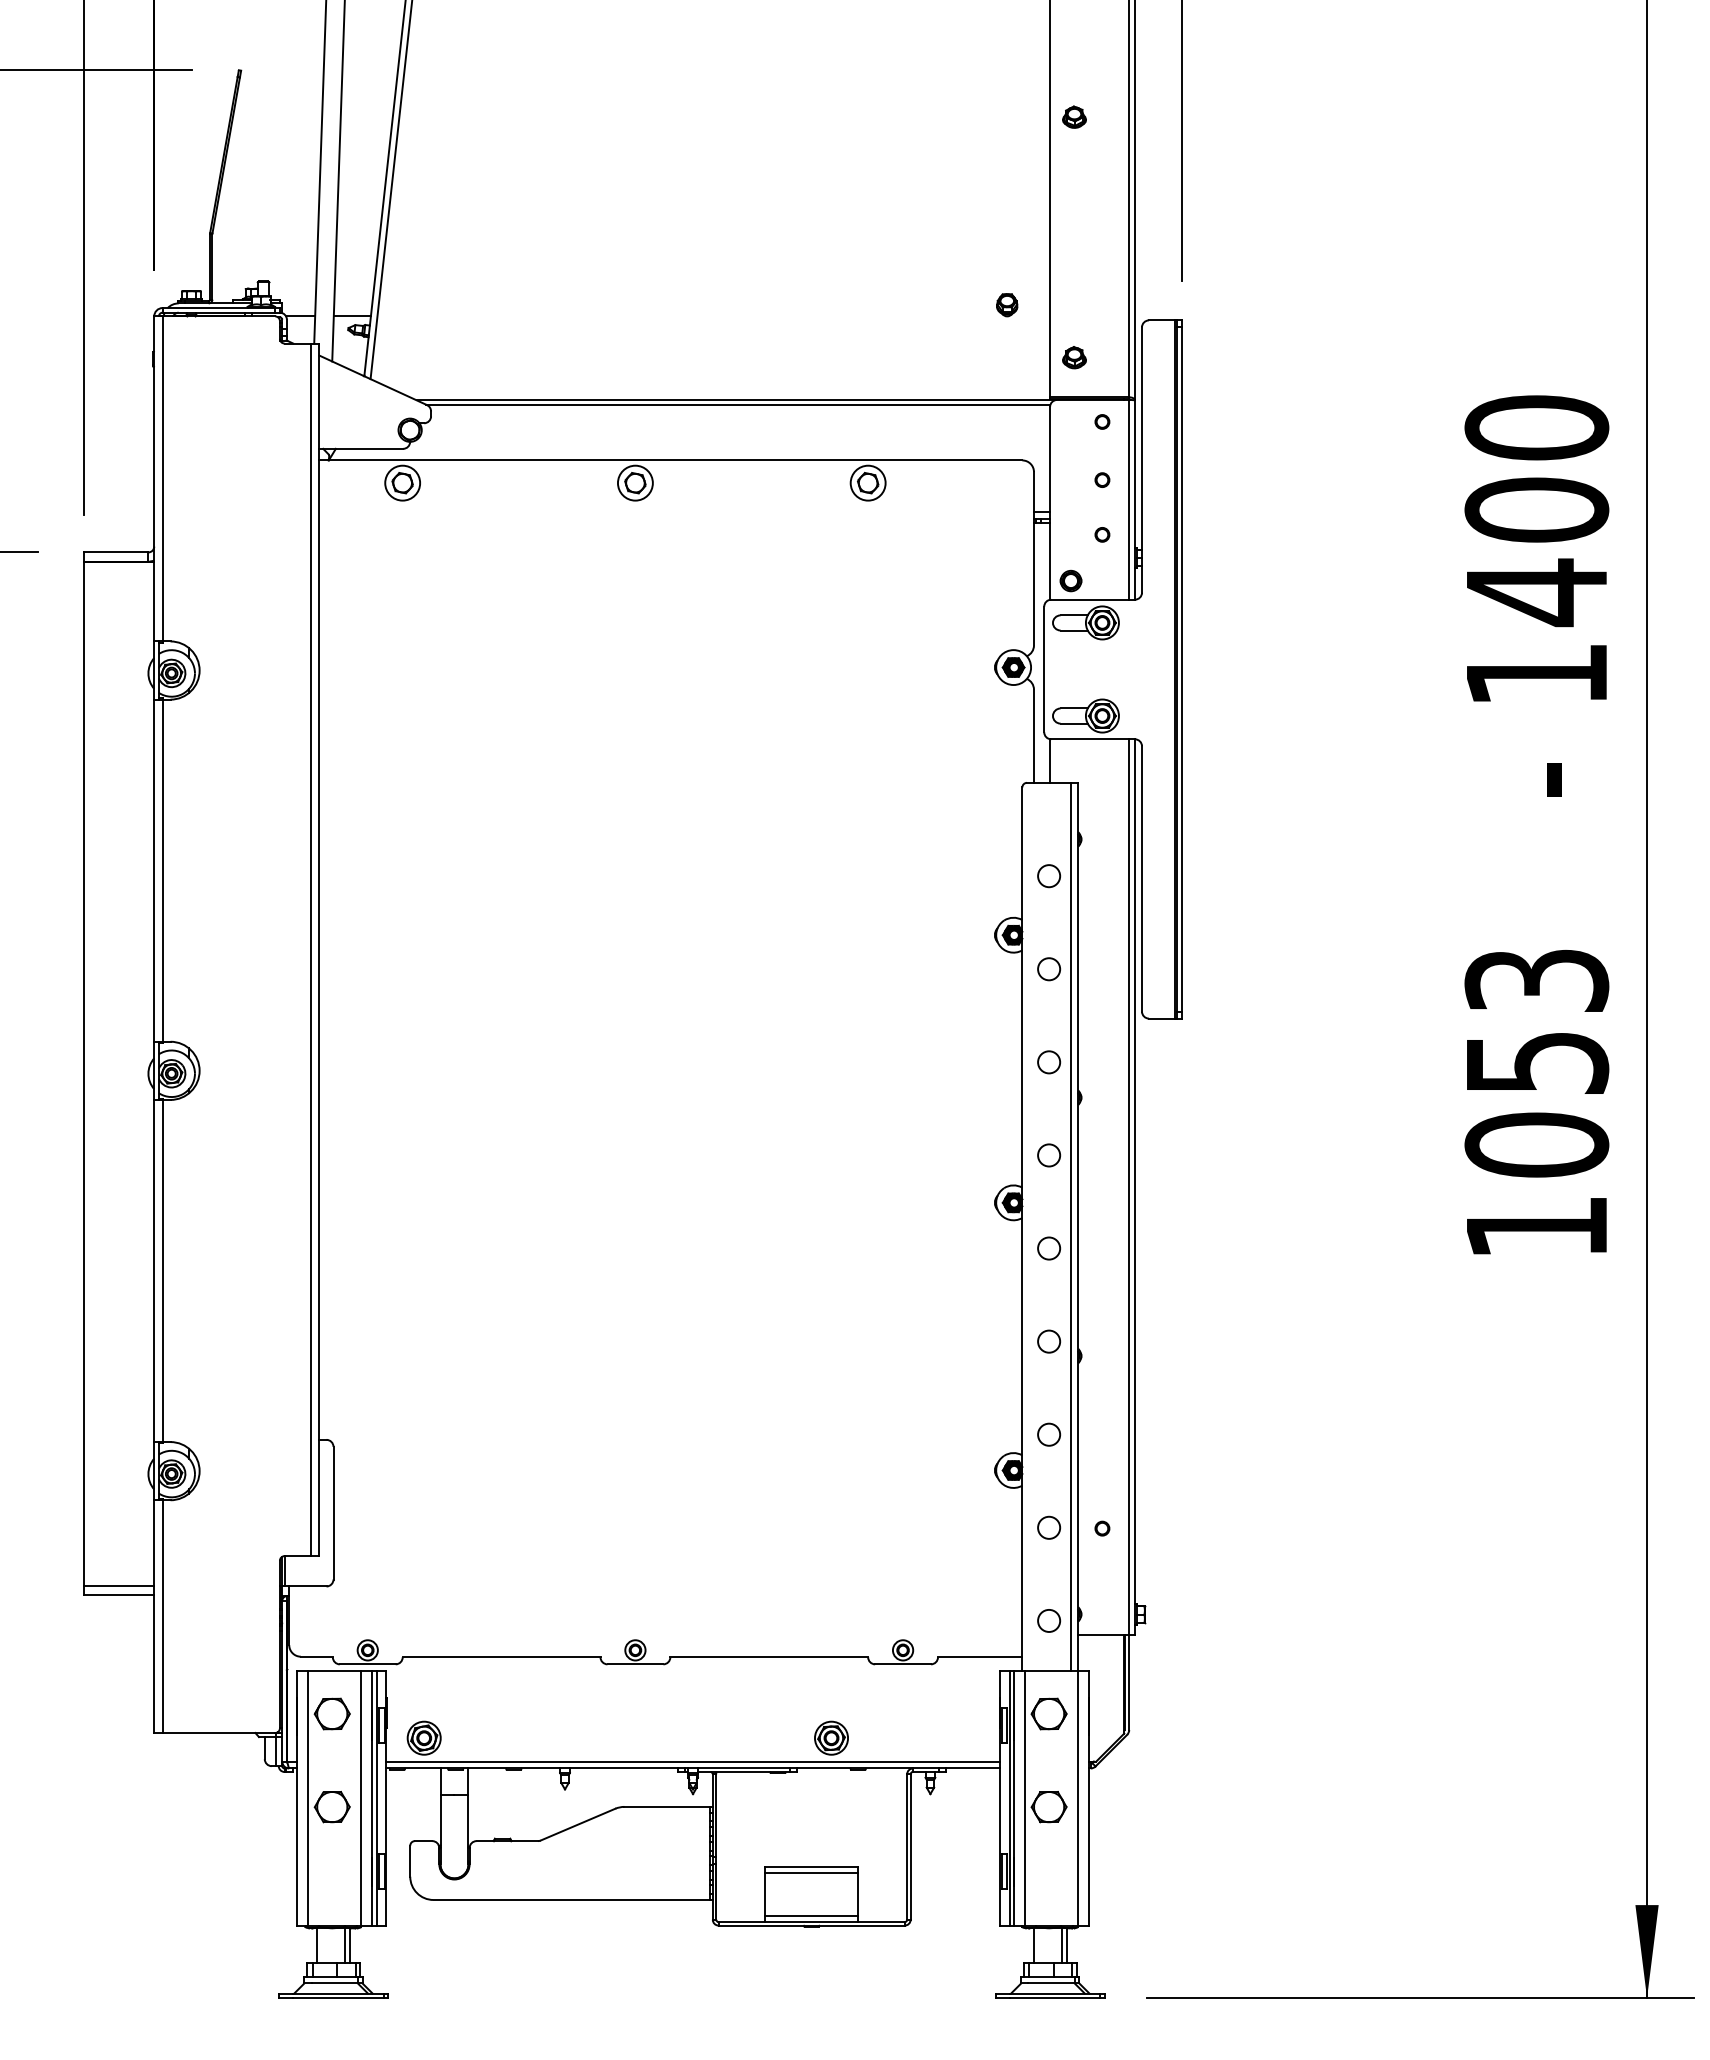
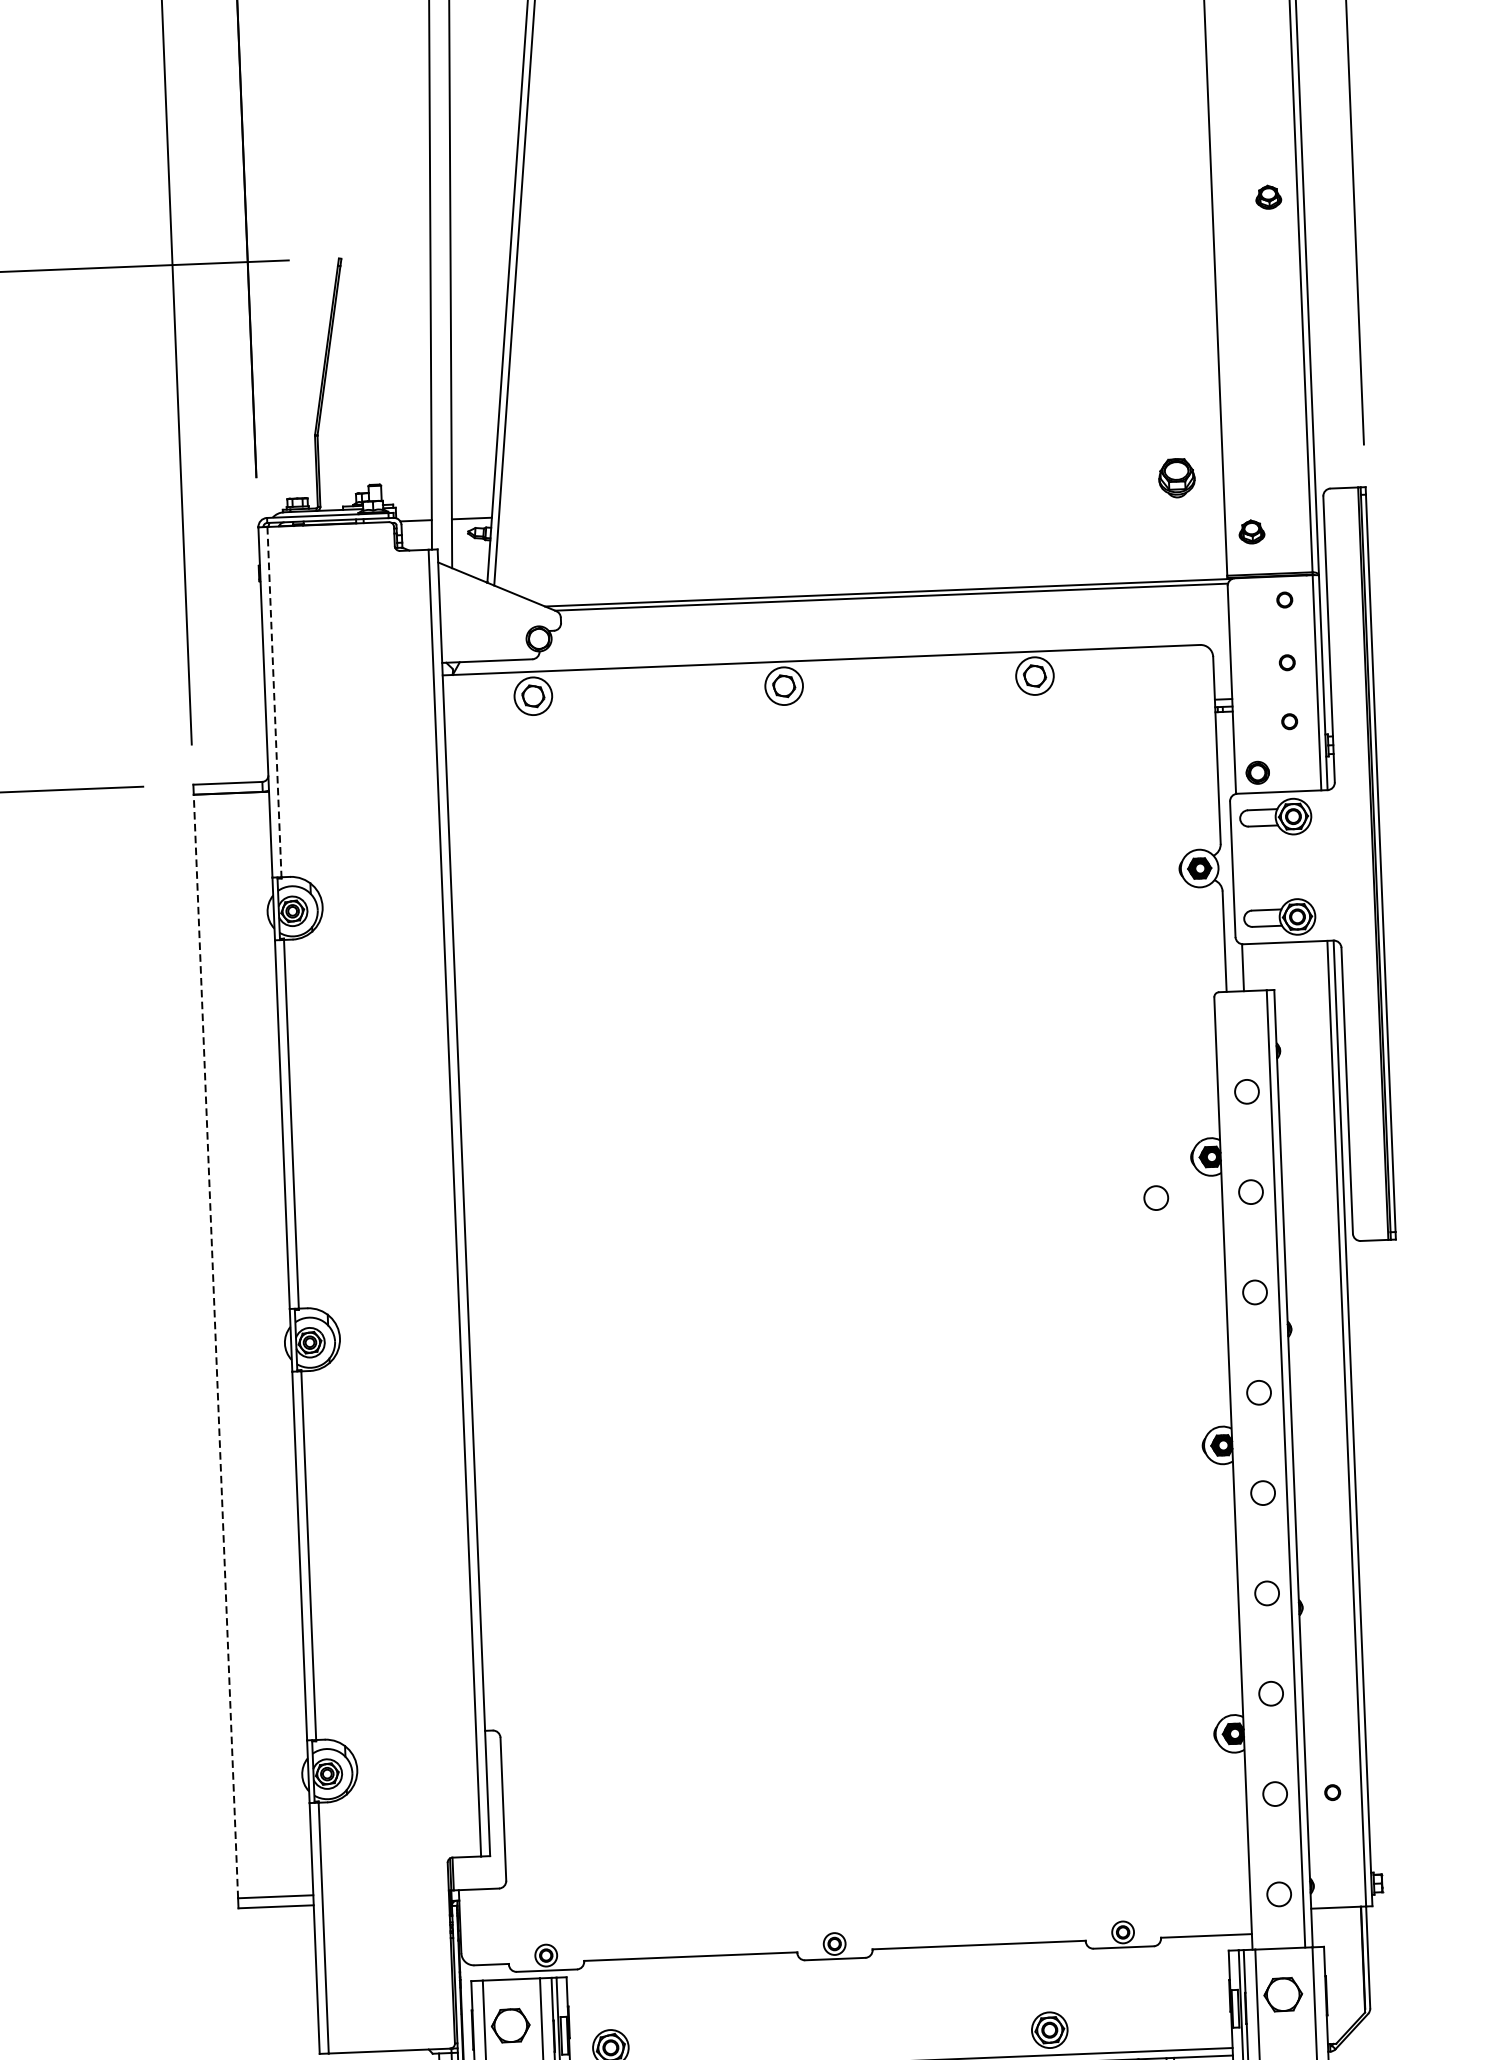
part: (1074, 116) -> (1268, 196), moved
part: (1007, 305) -> (1177, 478), size x1.6
line: (162, 478) -> (274, 701), solid -> dashed
circle: (961, 971) -> (1156, 1198), added
line: (84, 1073) -> (216, 1346), solid -> dashed

